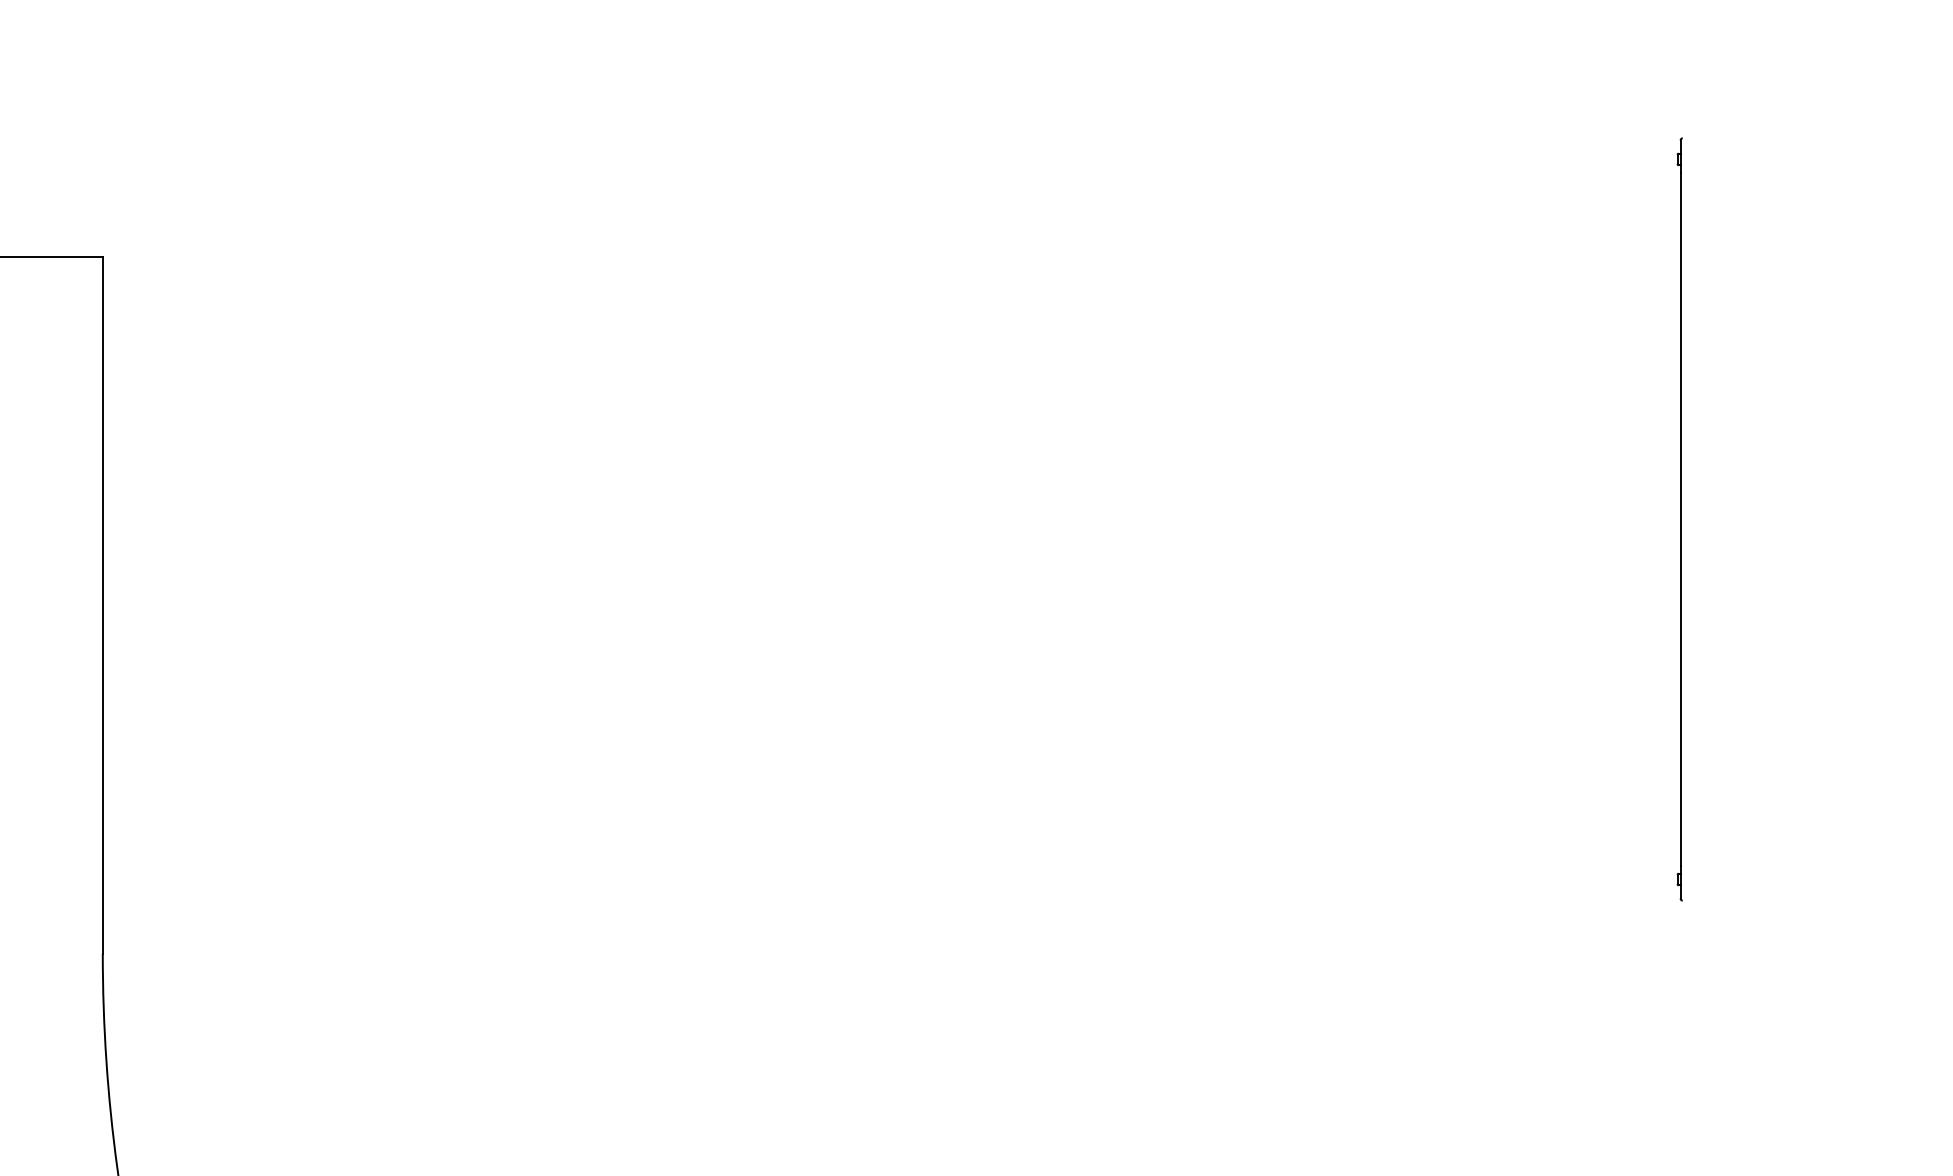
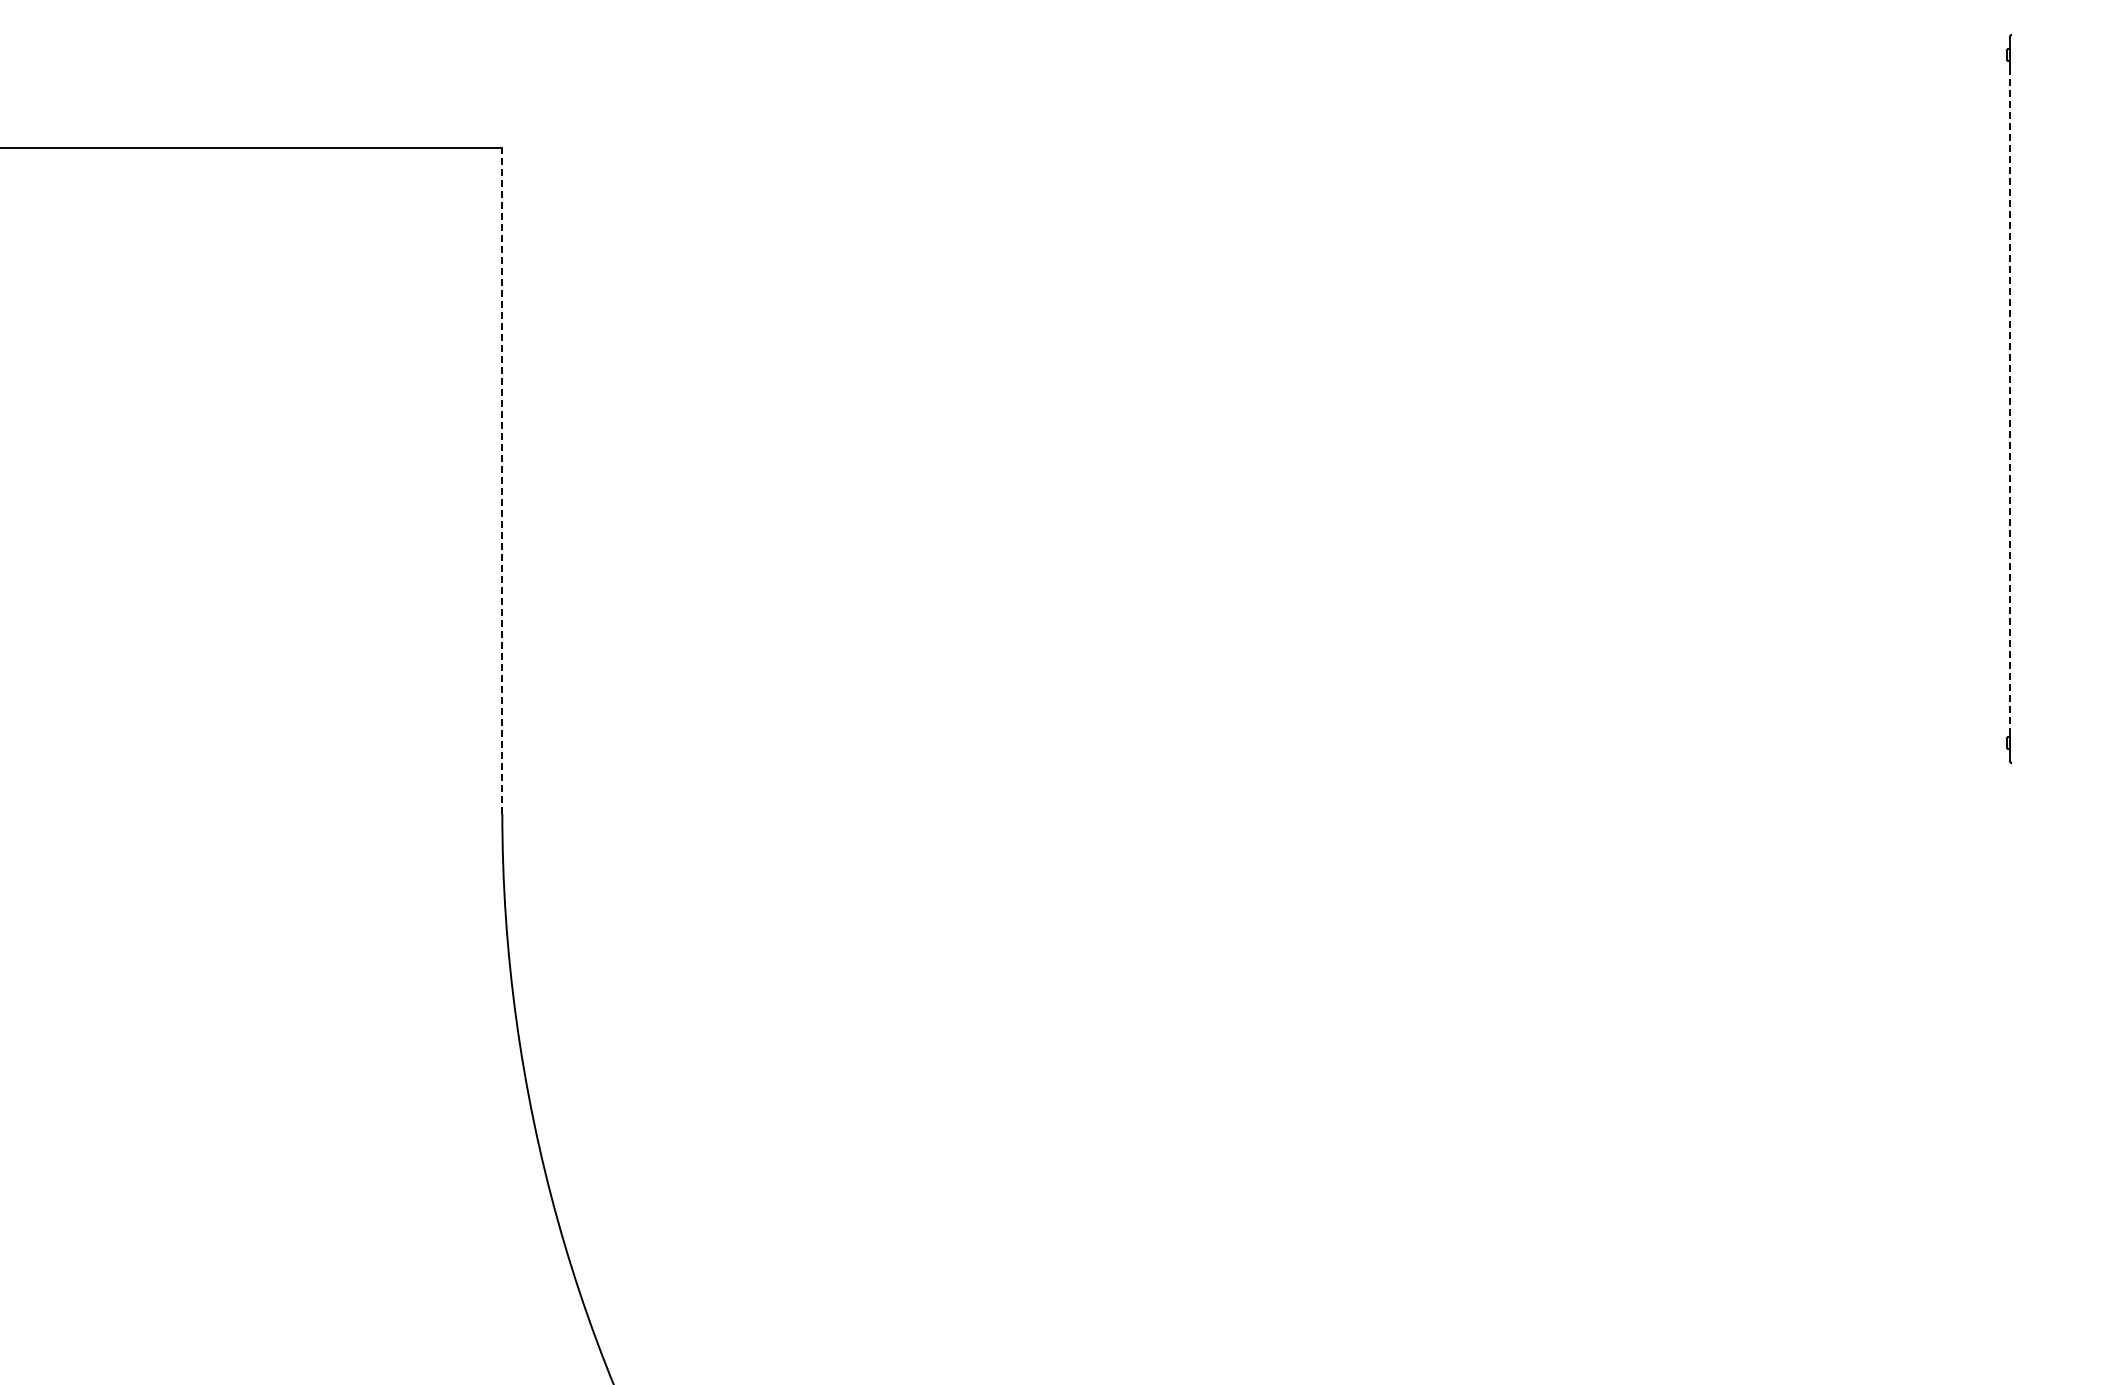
line: (1681, 519) -> (2010, 399), solid -> dashed
line: (102, 604) -> (502, 480), solid -> dashed

